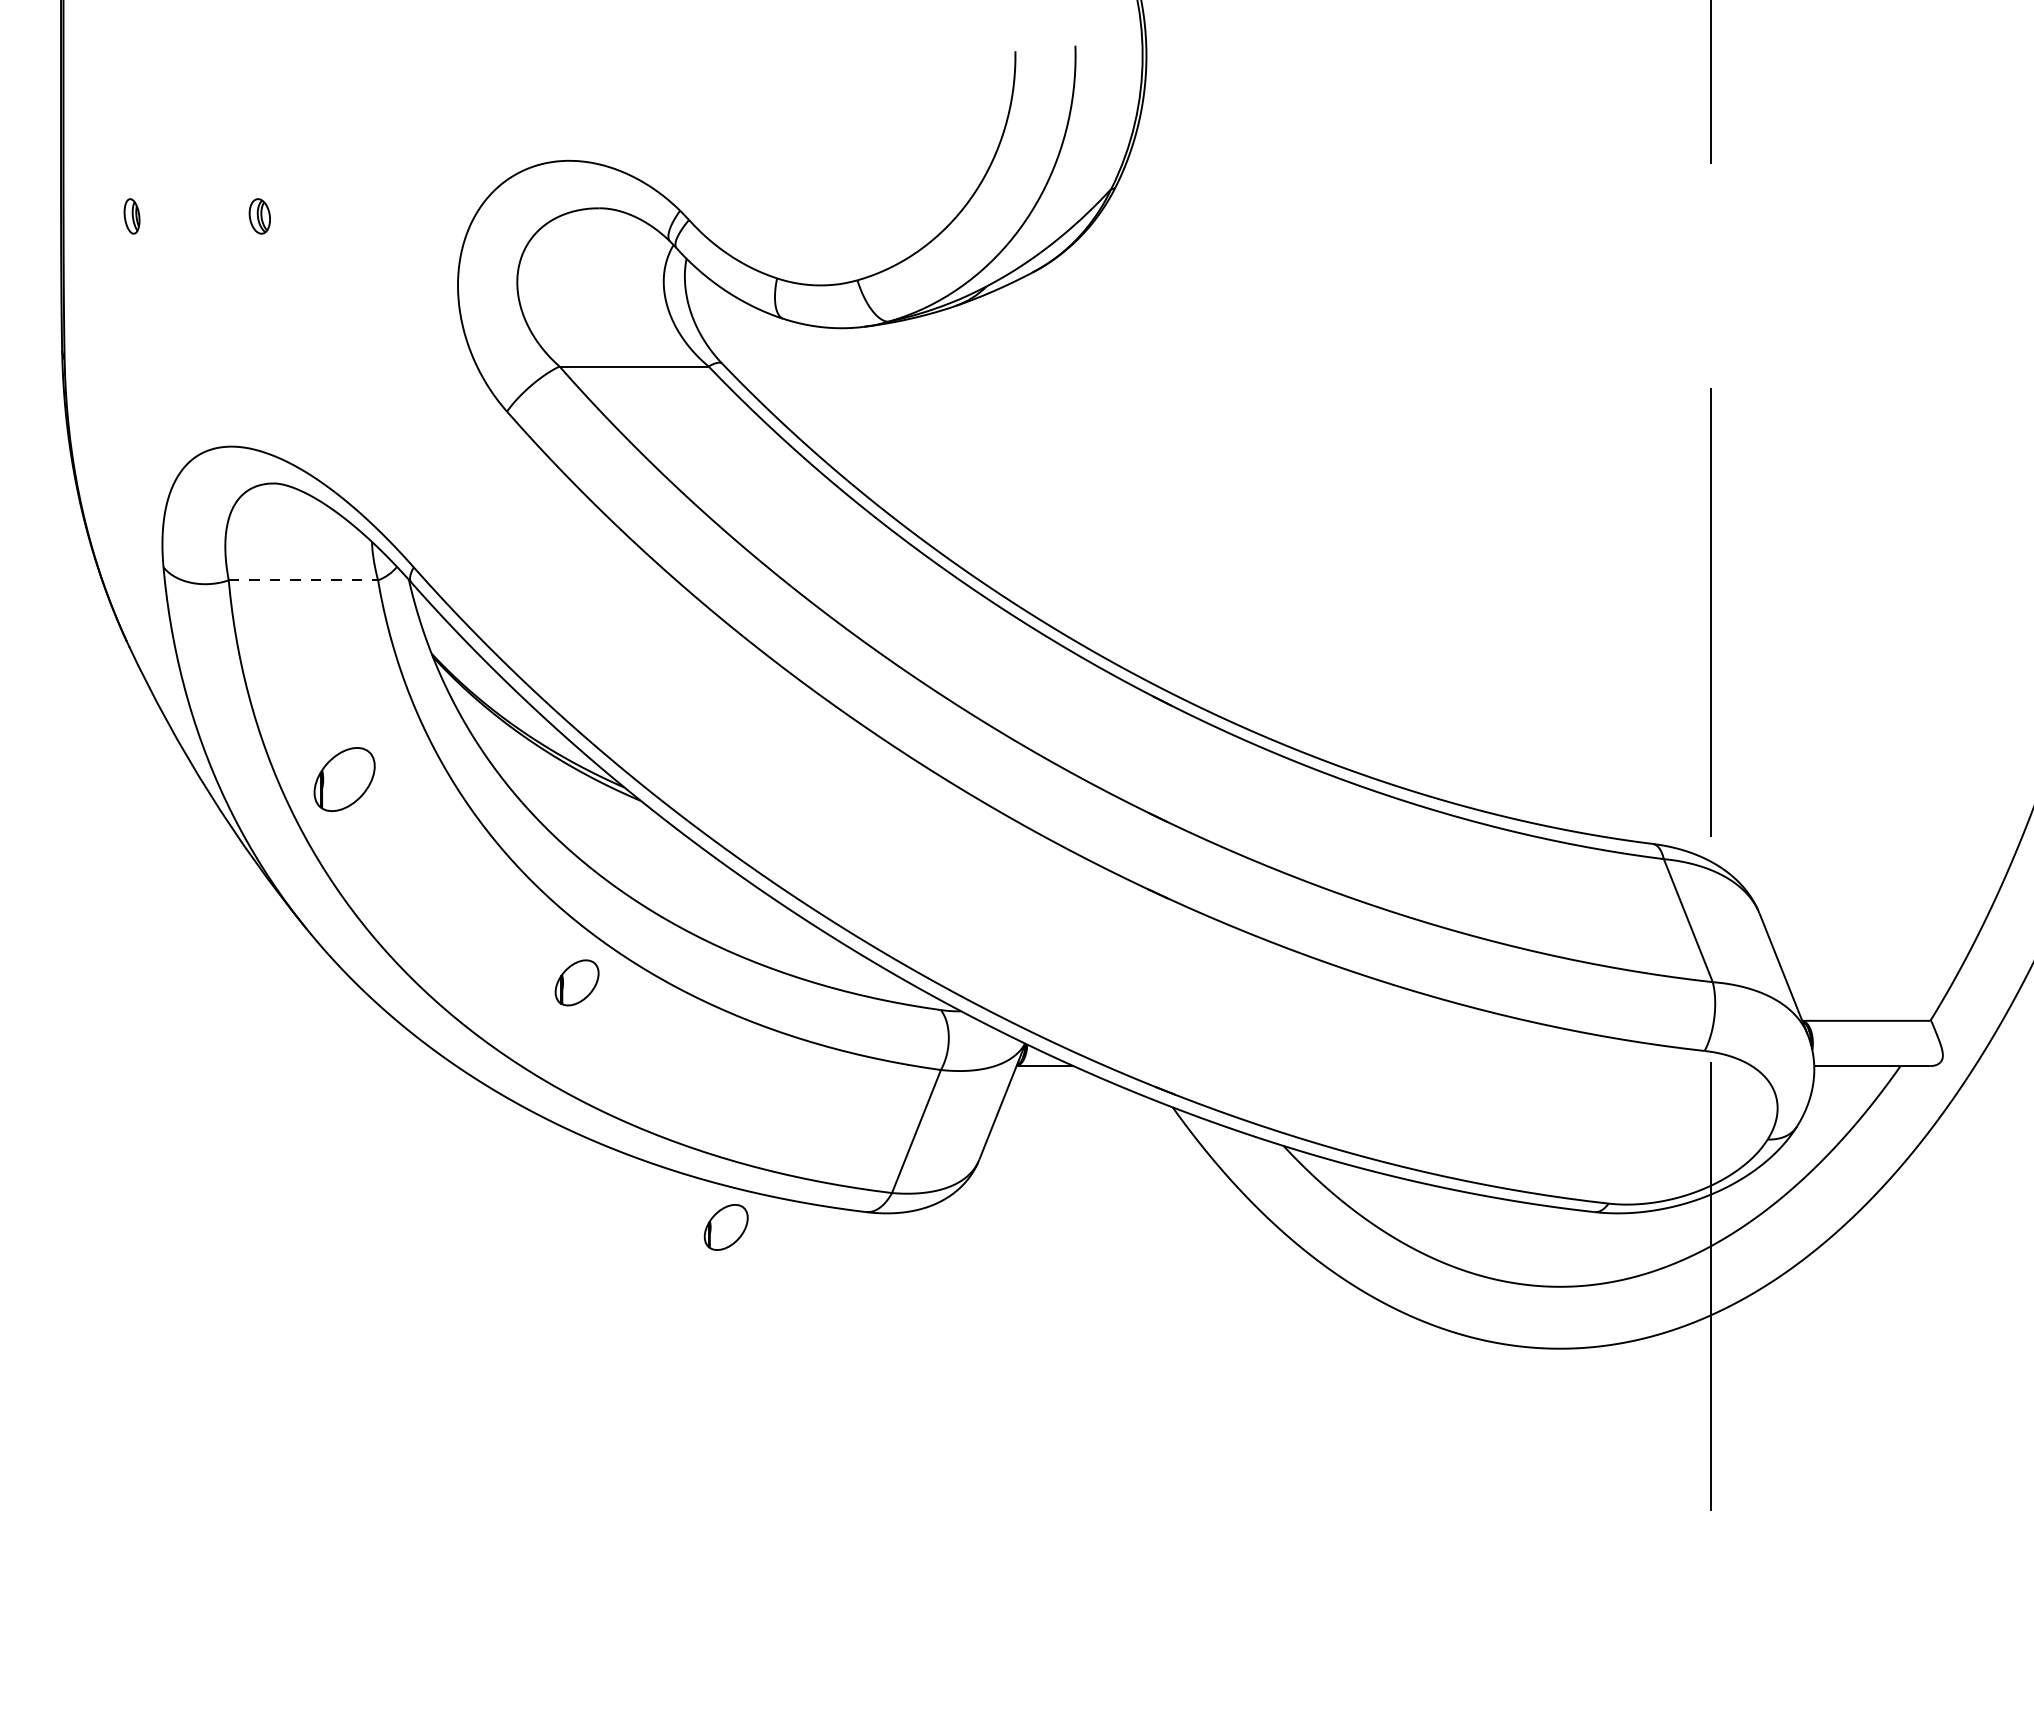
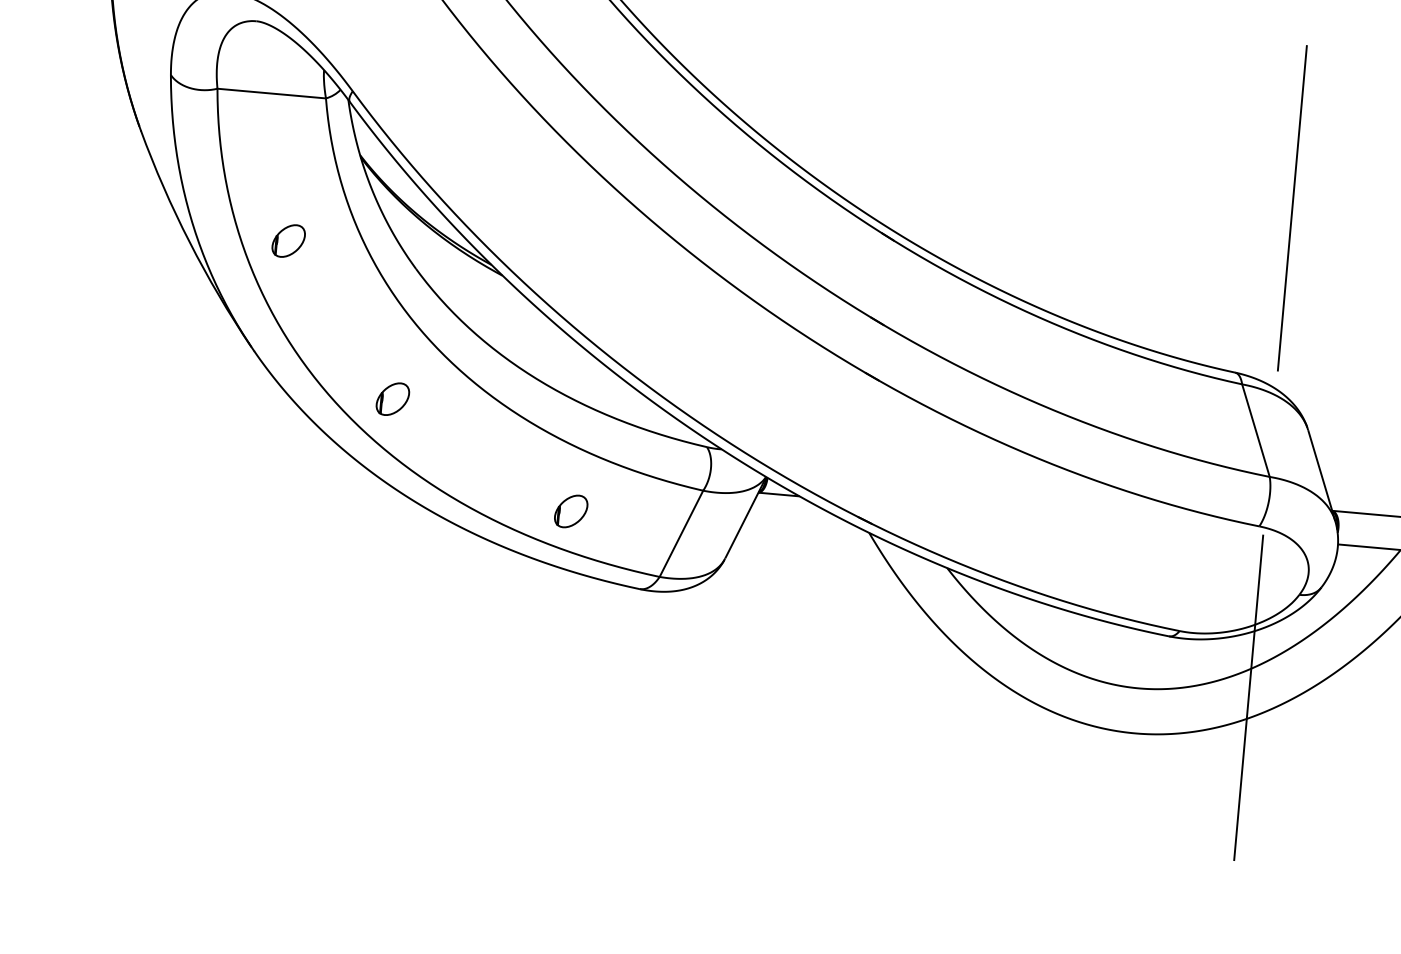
line: (303, 580) -> (271, 93), dashed -> solid
part: (344, 779) -> (288, 240), size x0.71
part: (576, 982) -> (392, 398), moved
part: (725, 1227) -> (570, 511), moved

